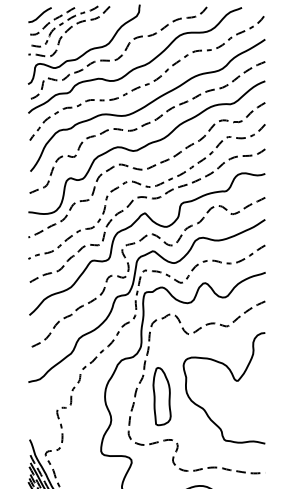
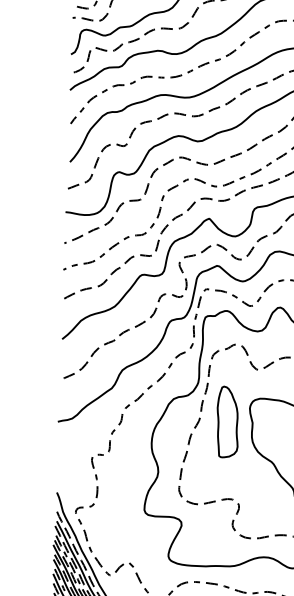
part: (161, 396) -> (227, 422), moved

